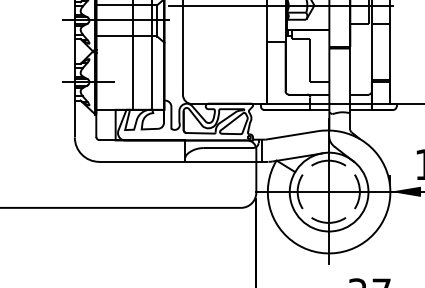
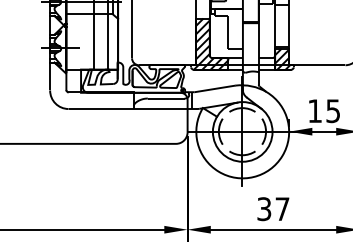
hatch: (287, 75) -> (211, 43), added
hatch: (381, 95) -> (282, 58), added

